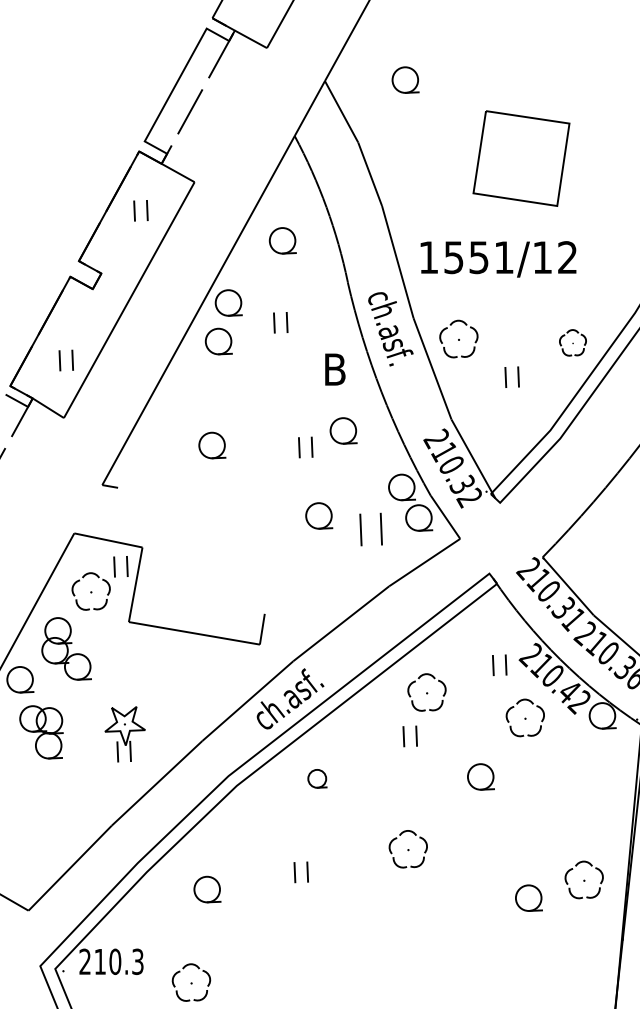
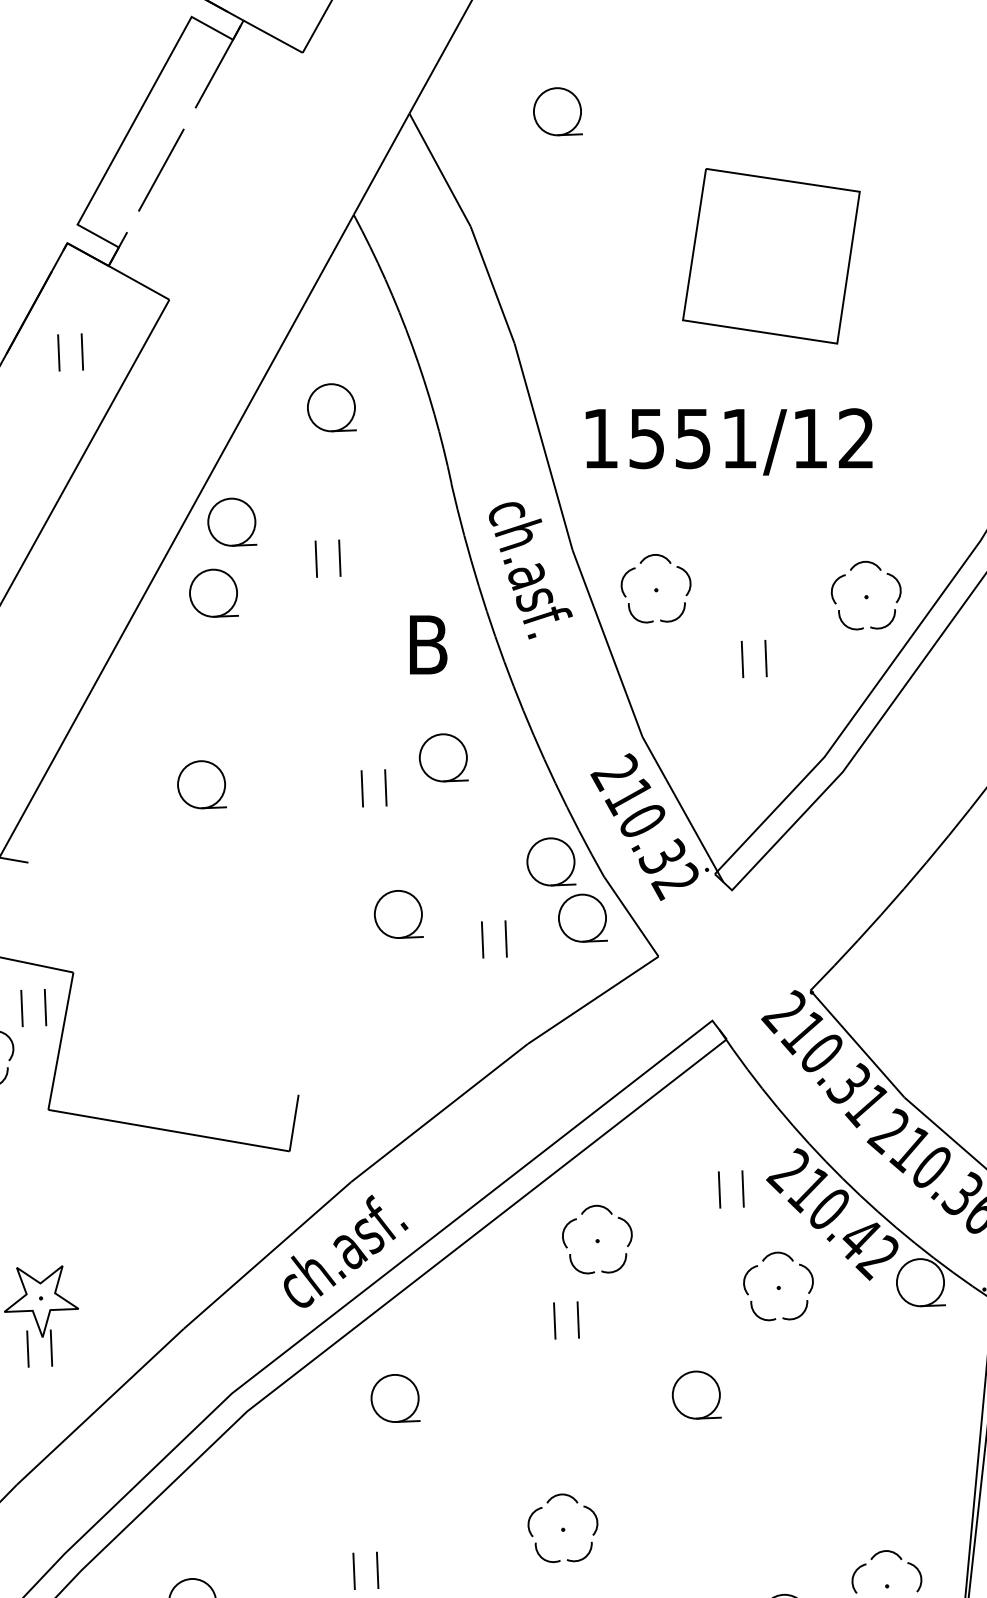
part: (572, 342) -> (865, 594), size x1.43
part: (370, 529) -> (493, 939), size x0.62
part: (317, 778) -> (395, 1397), size x1.43

